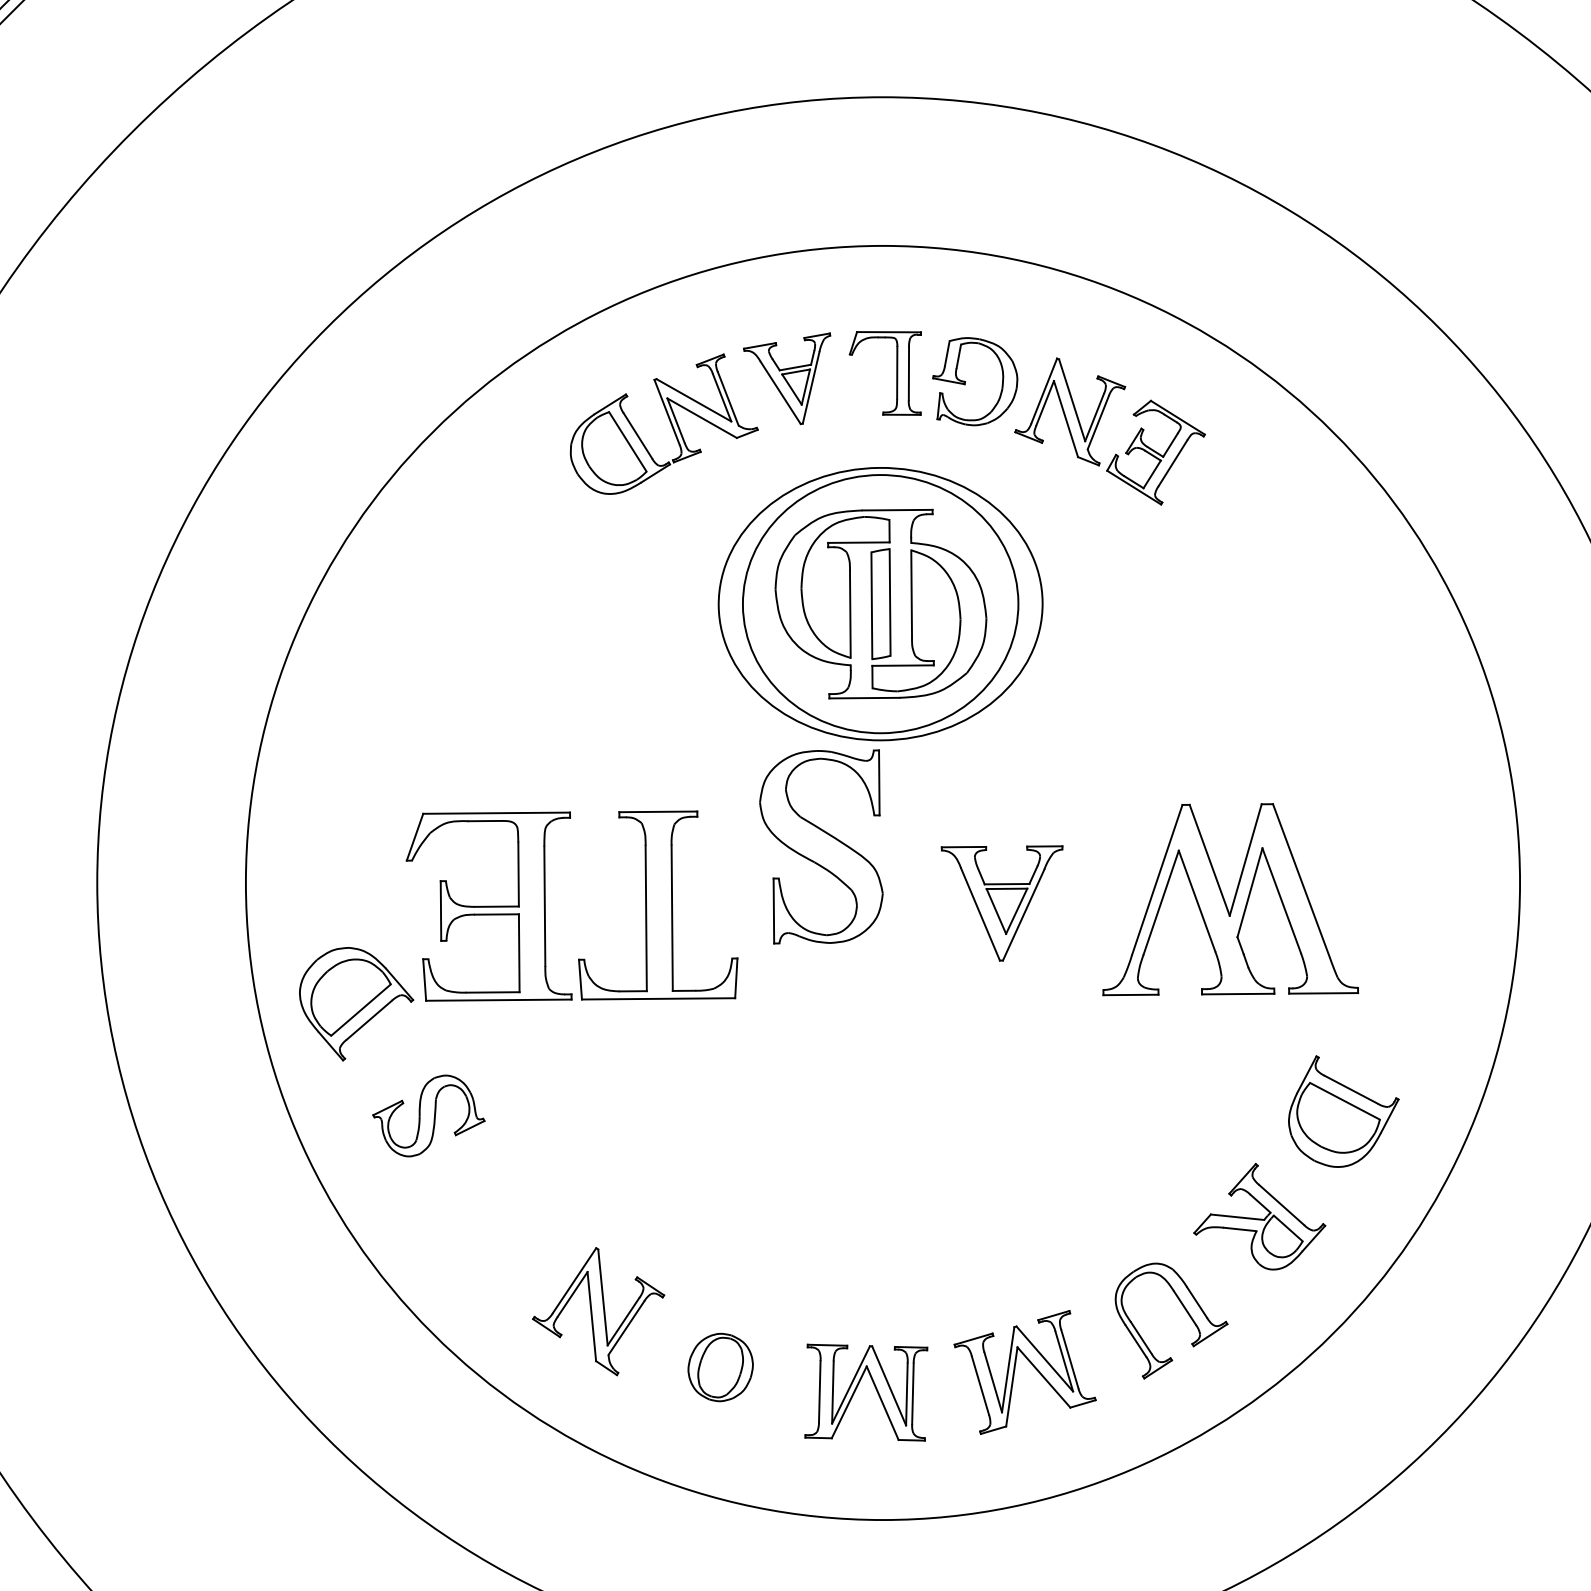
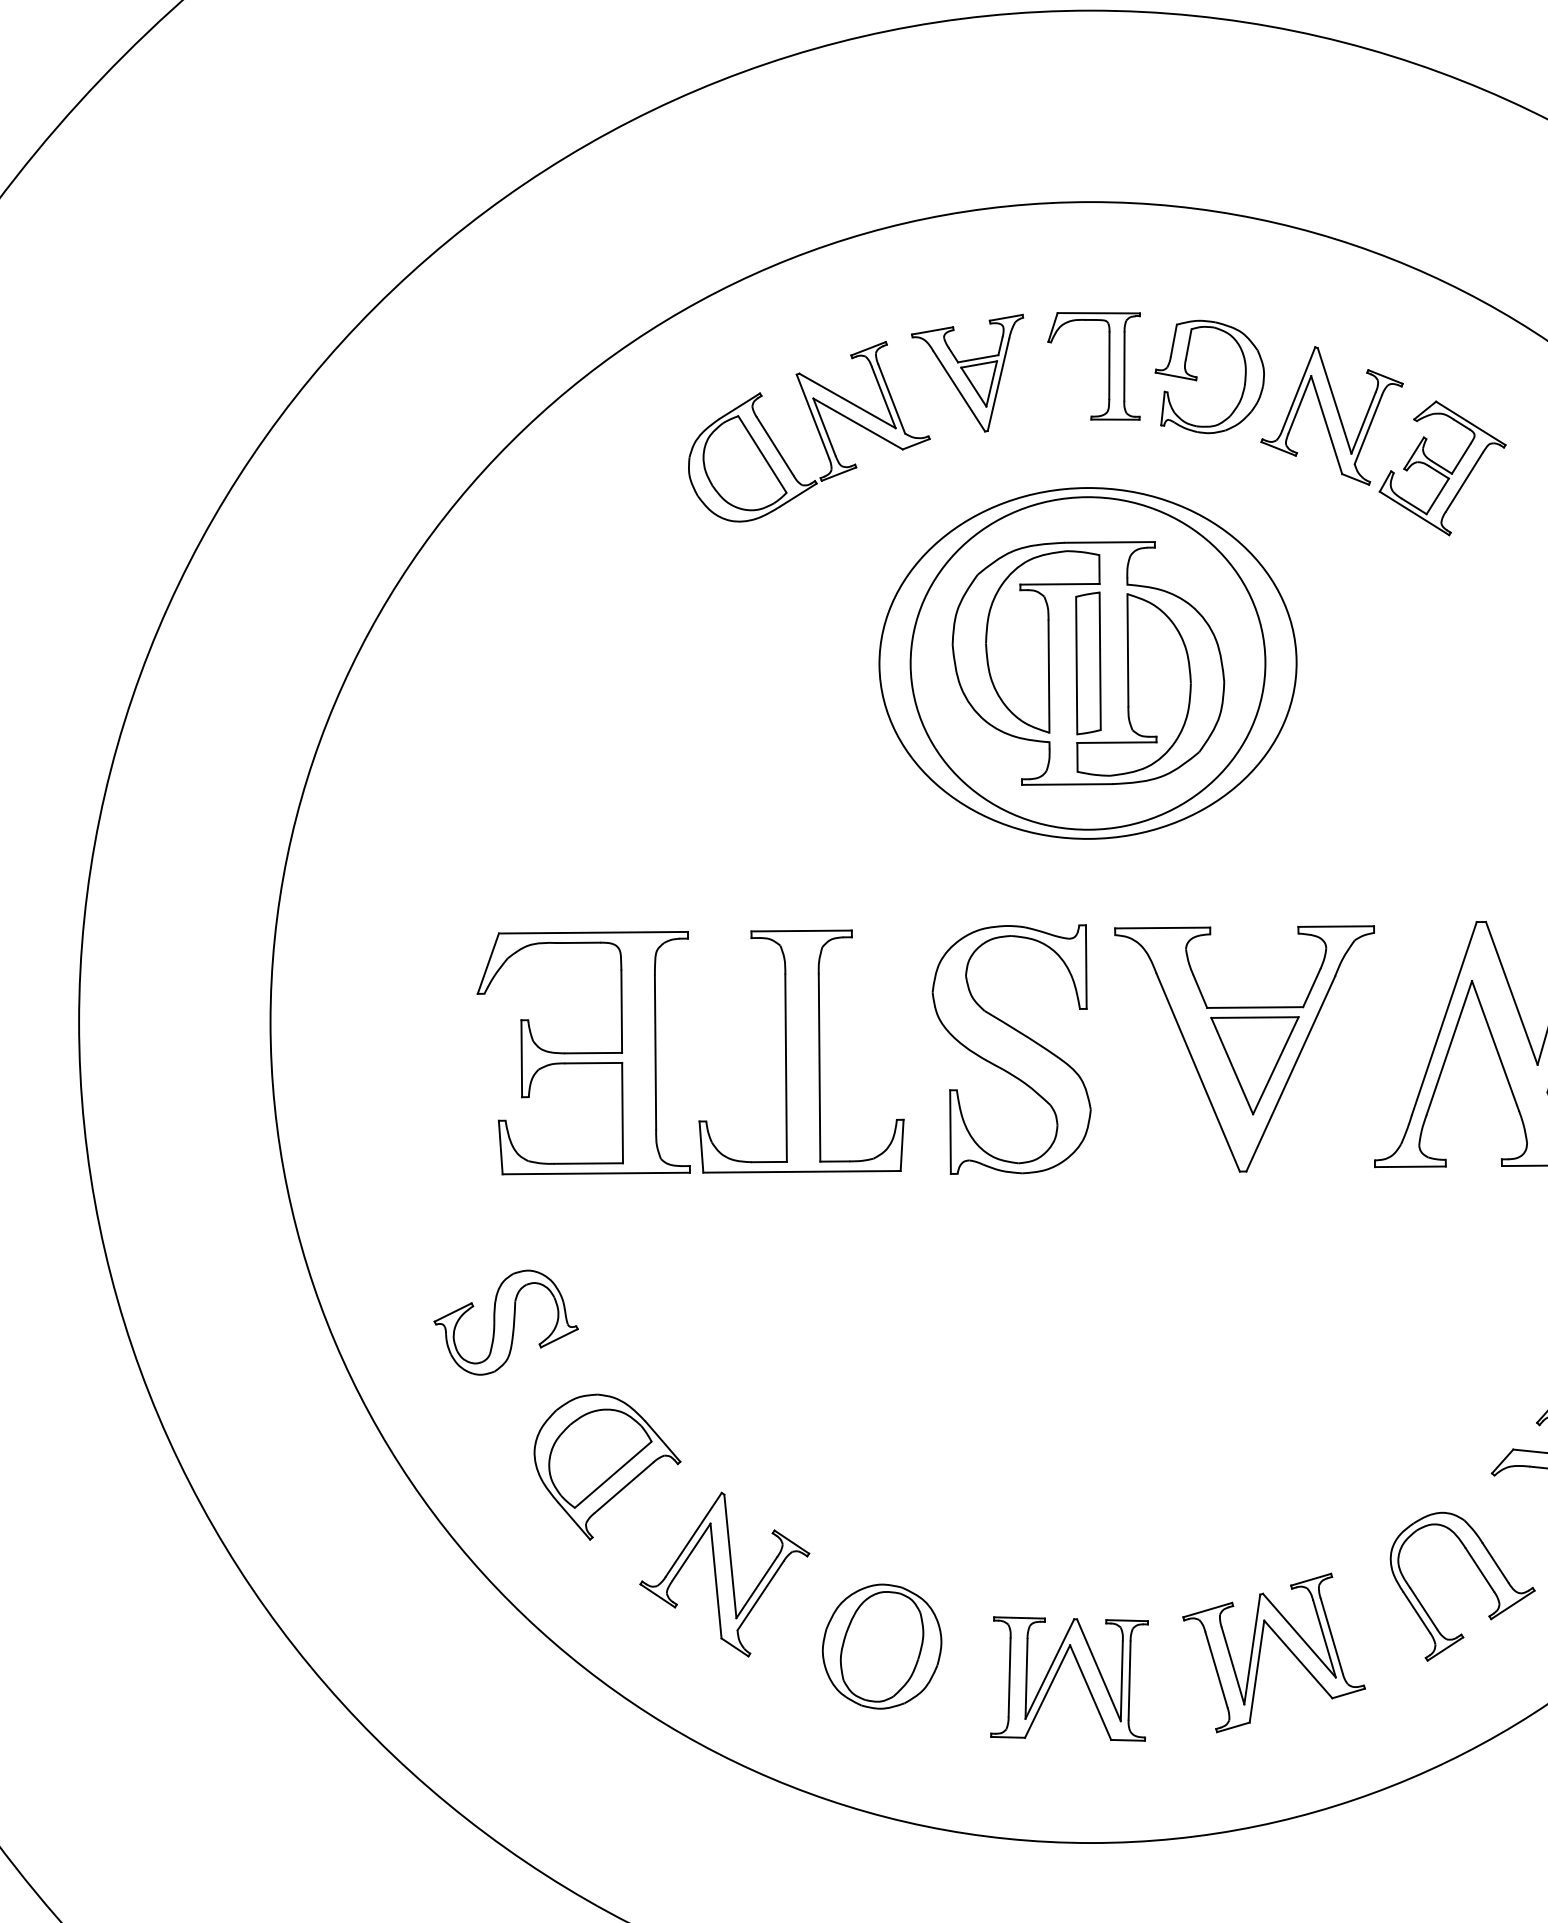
part: (821, 846) -> (1011, 1049), moved
part: (1001, 903) -> (1243, 1049), size x1.67
part: (356, 1004) -> (607, 1467), moved
part: (720, 1367) -> (881, 1646), size x1.43

